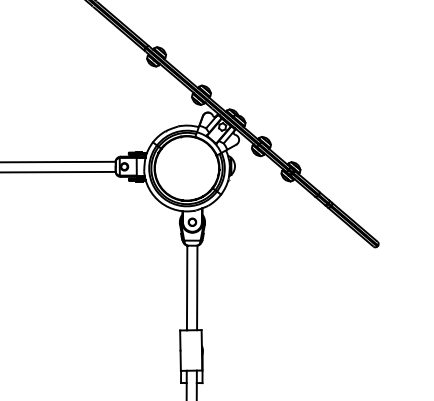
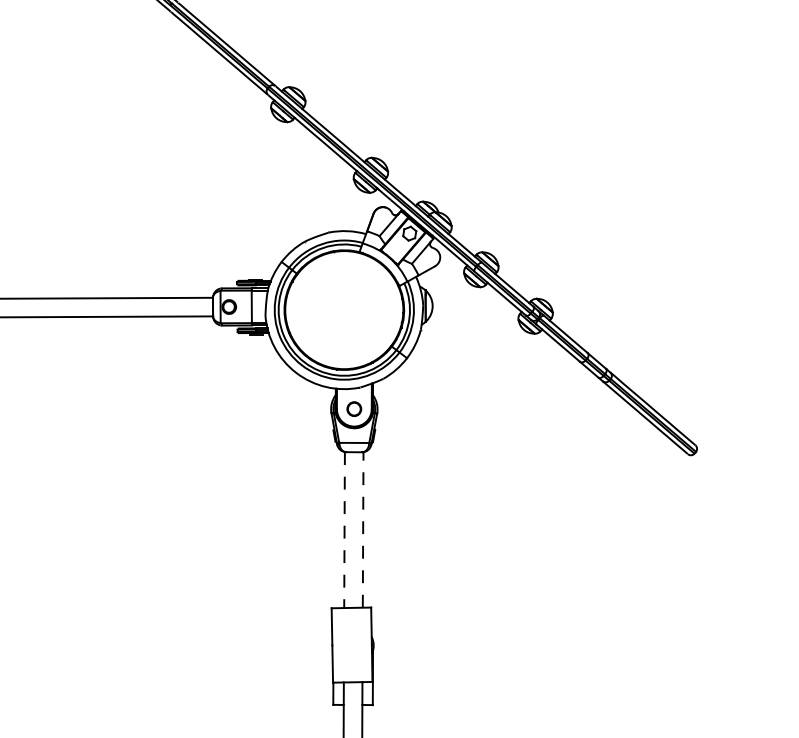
line: (197, 287) -> (363, 529), solid -> dashed
line: (187, 288) -> (345, 530), solid -> dashed

